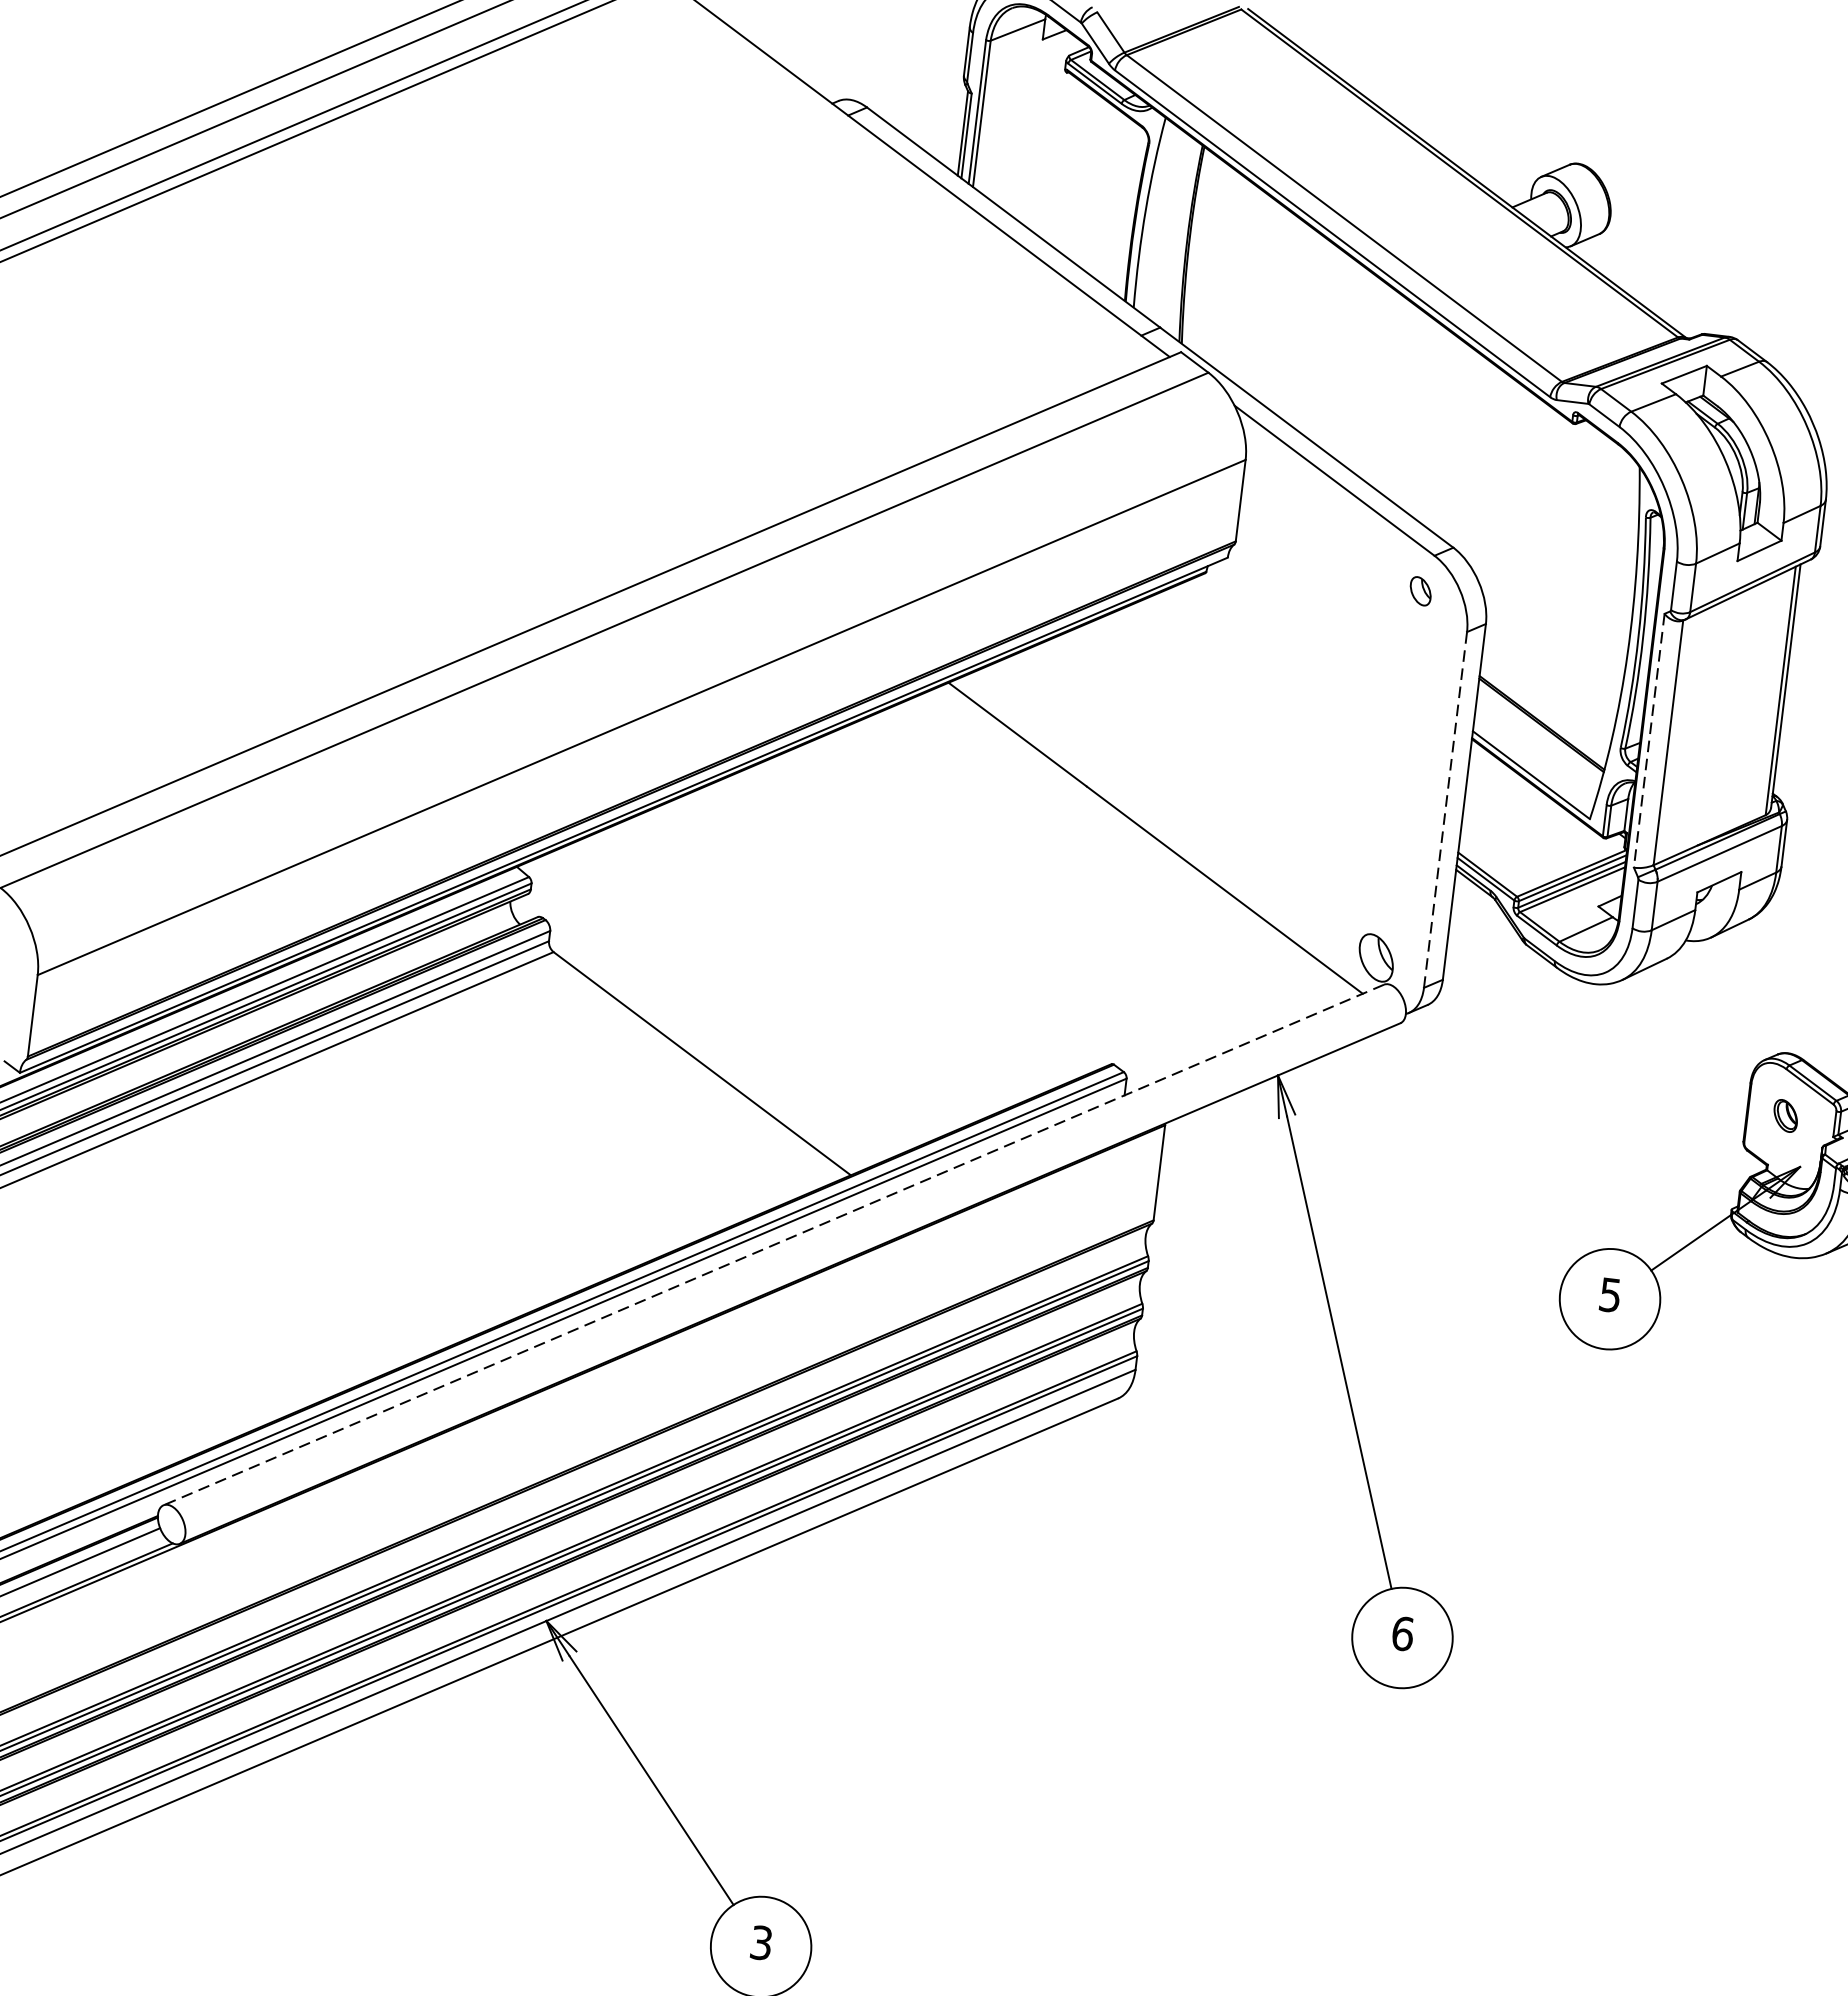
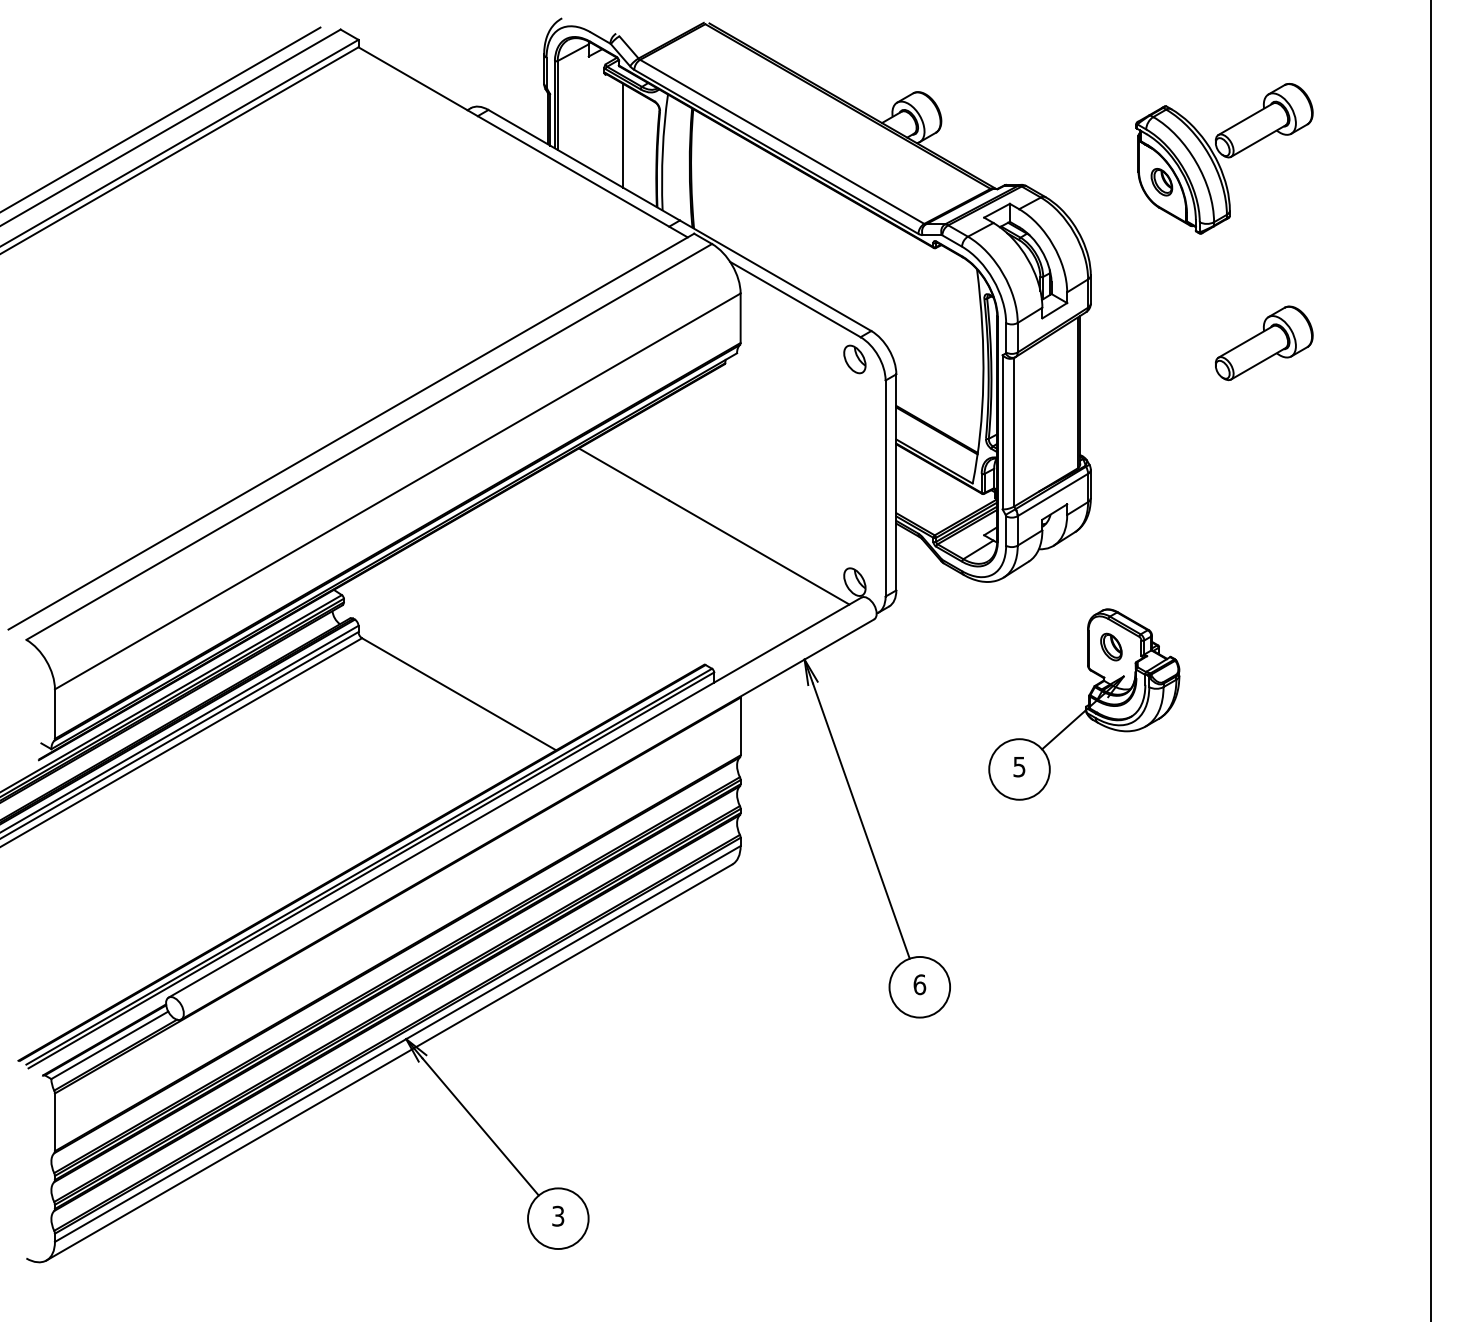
line: (1082, 176) -> (622, 135), added
part: (1419, 591) -> (854, 359), size x1.67
line: (1649, 740) -> (1002, 432), dashed -> solid
line: (1445, 809) -> (885, 488), dashed -> solid
part: (1785, 1115) -> (1111, 646), size x1.43
line: (774, 1244) -> (515, 797), dashed -> solid

